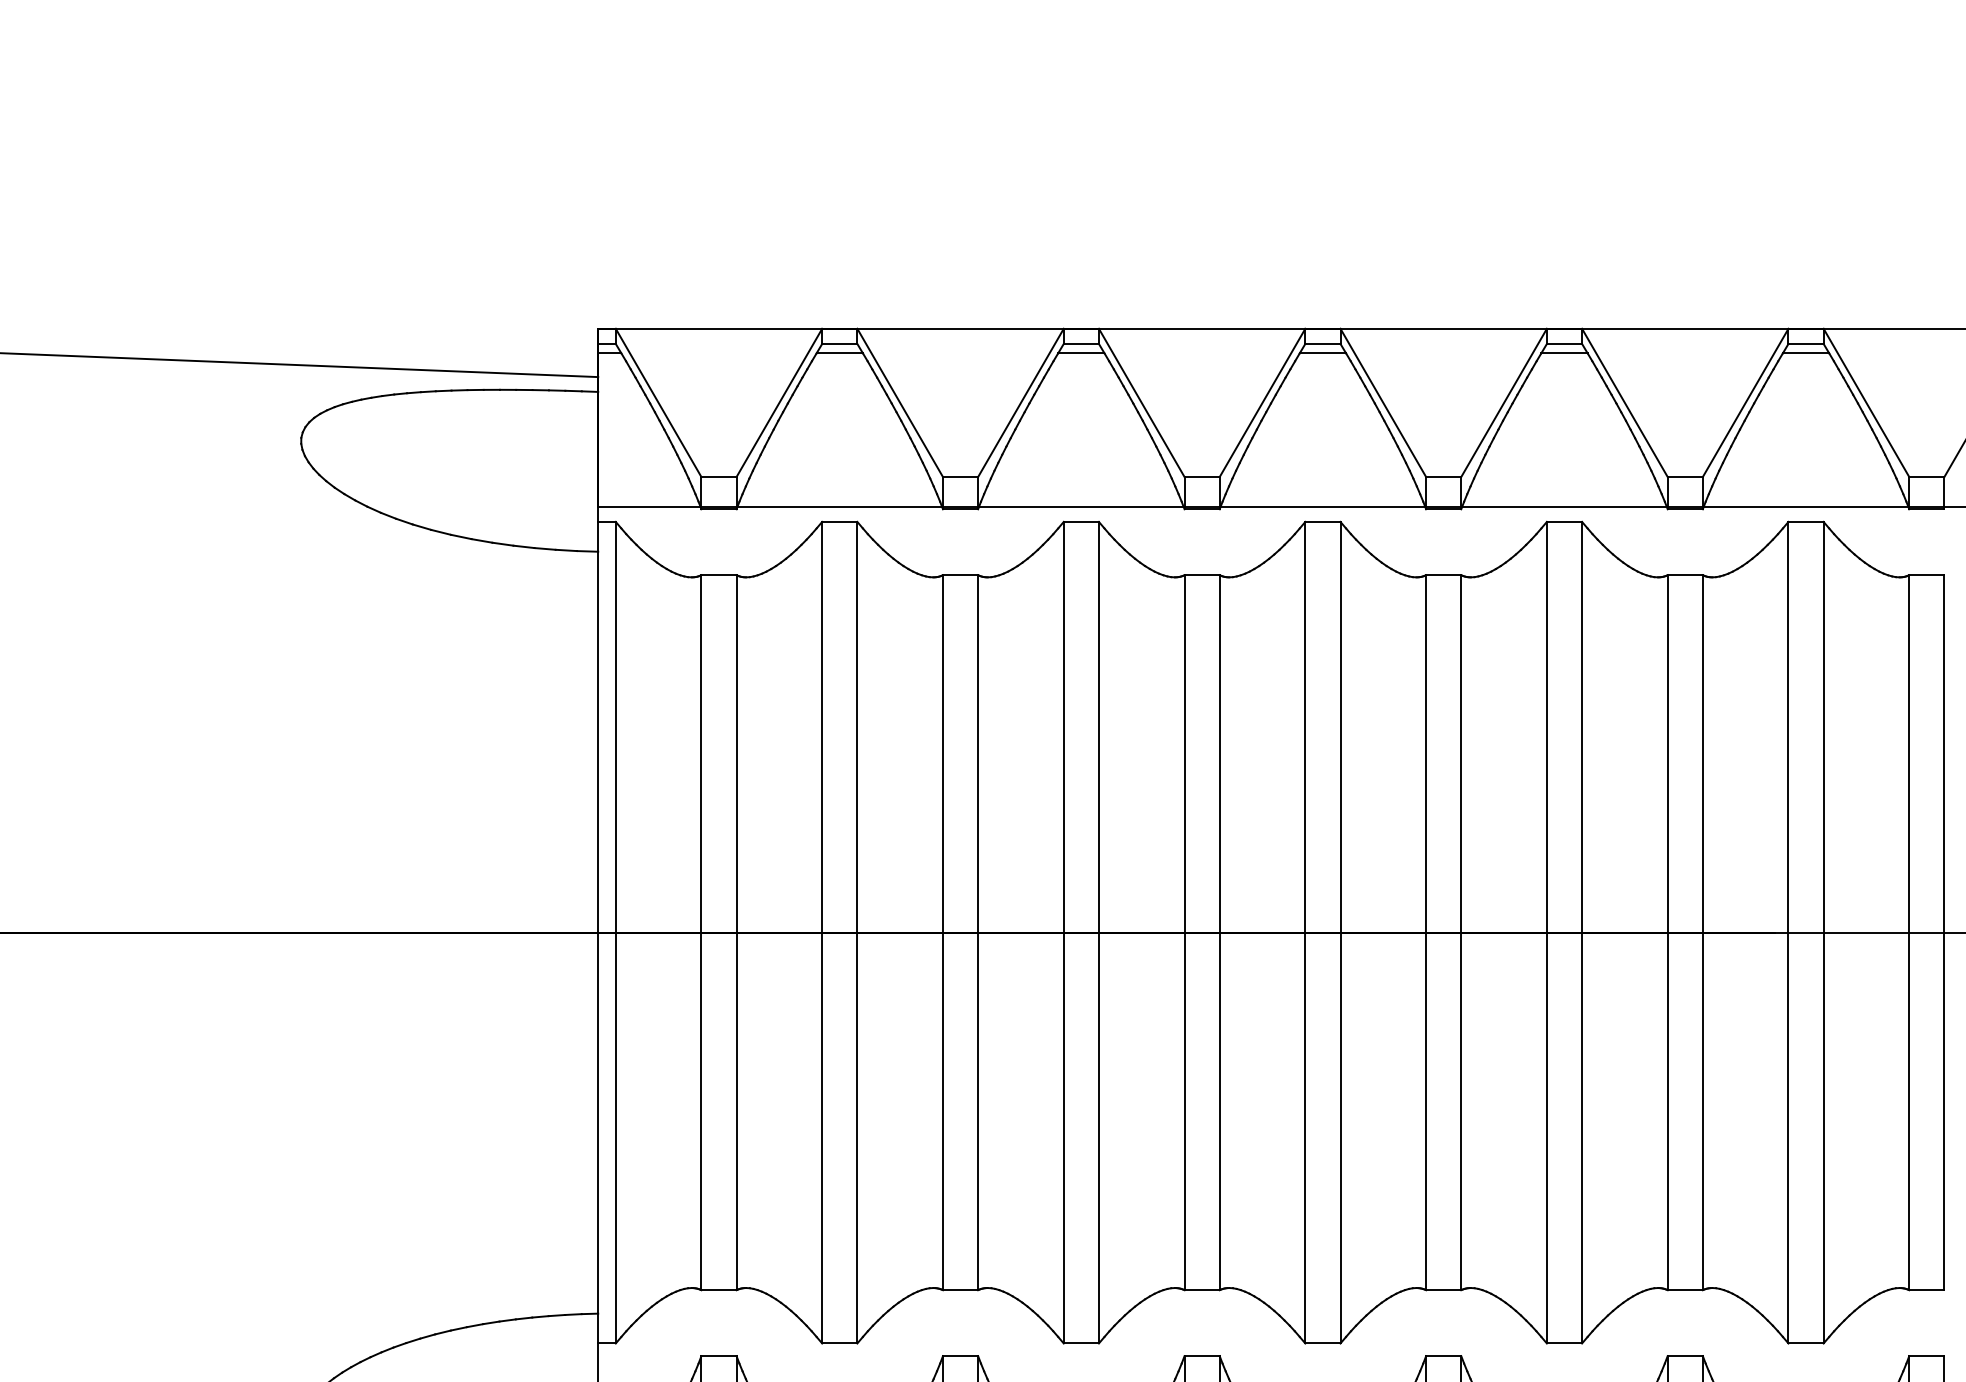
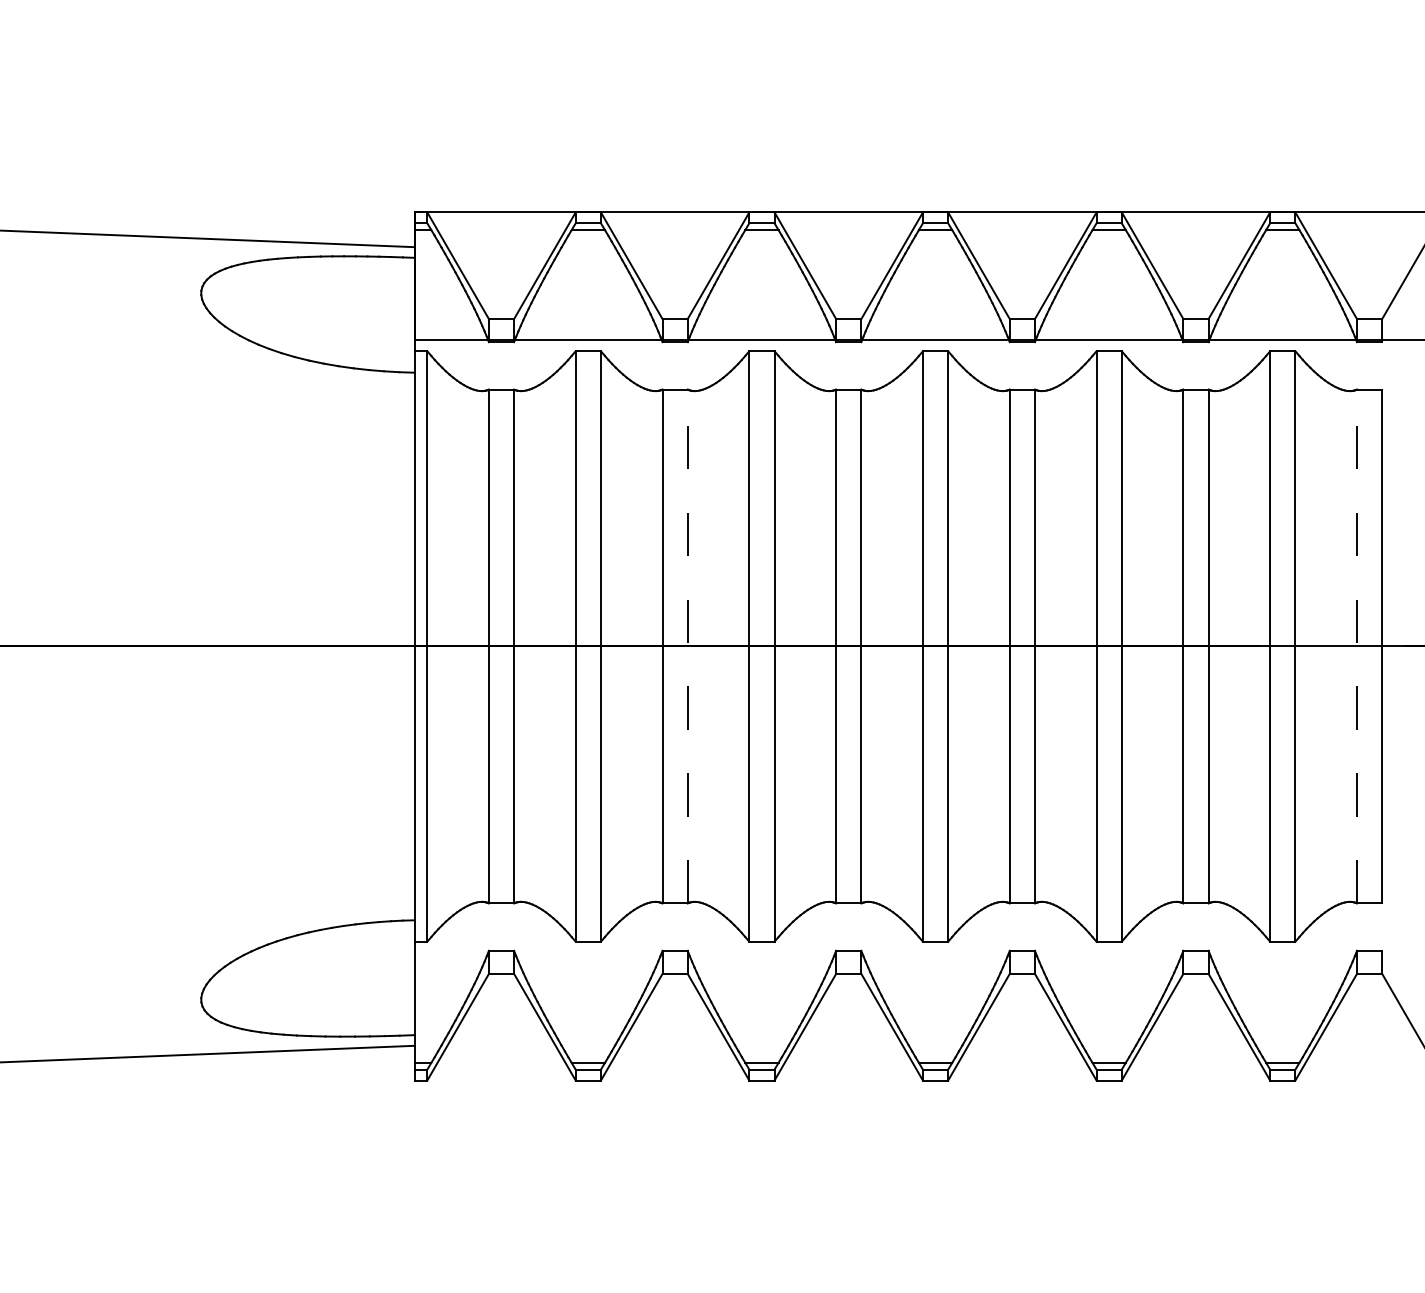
line: (977, 932) -> (687, 646), solid -> dashed
line: (1908, 932) -> (1356, 646), solid -> dashed

